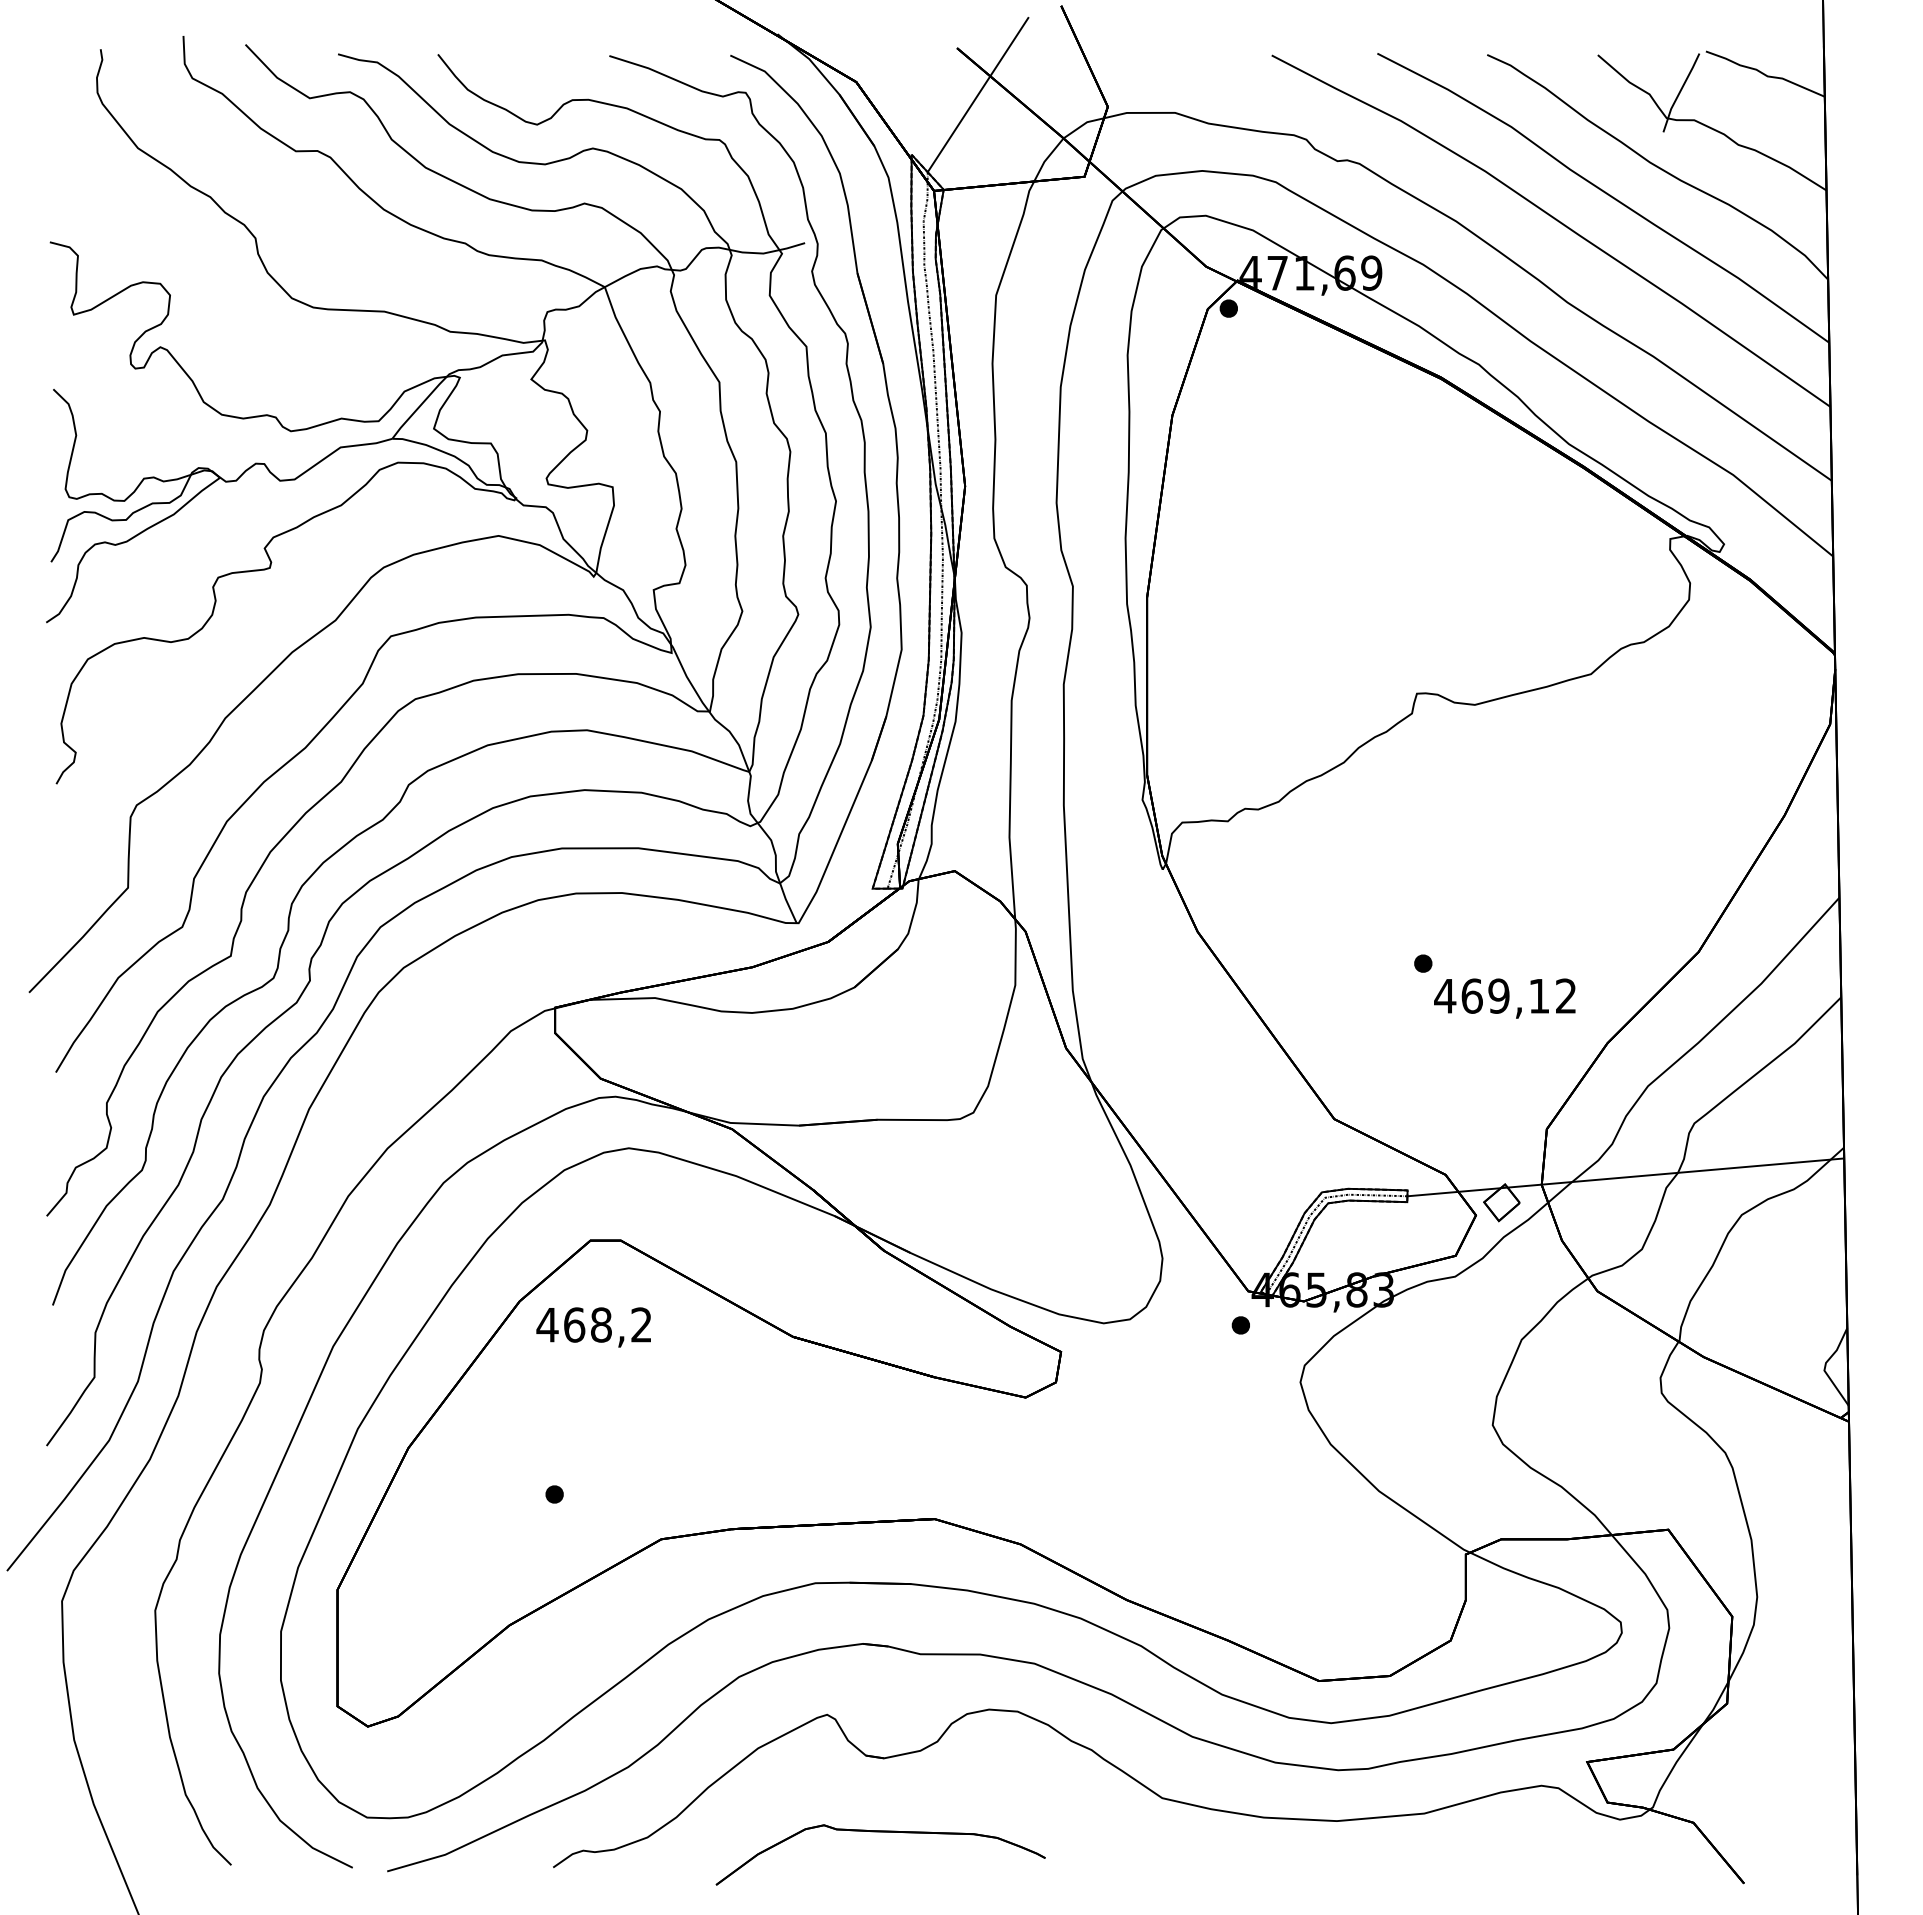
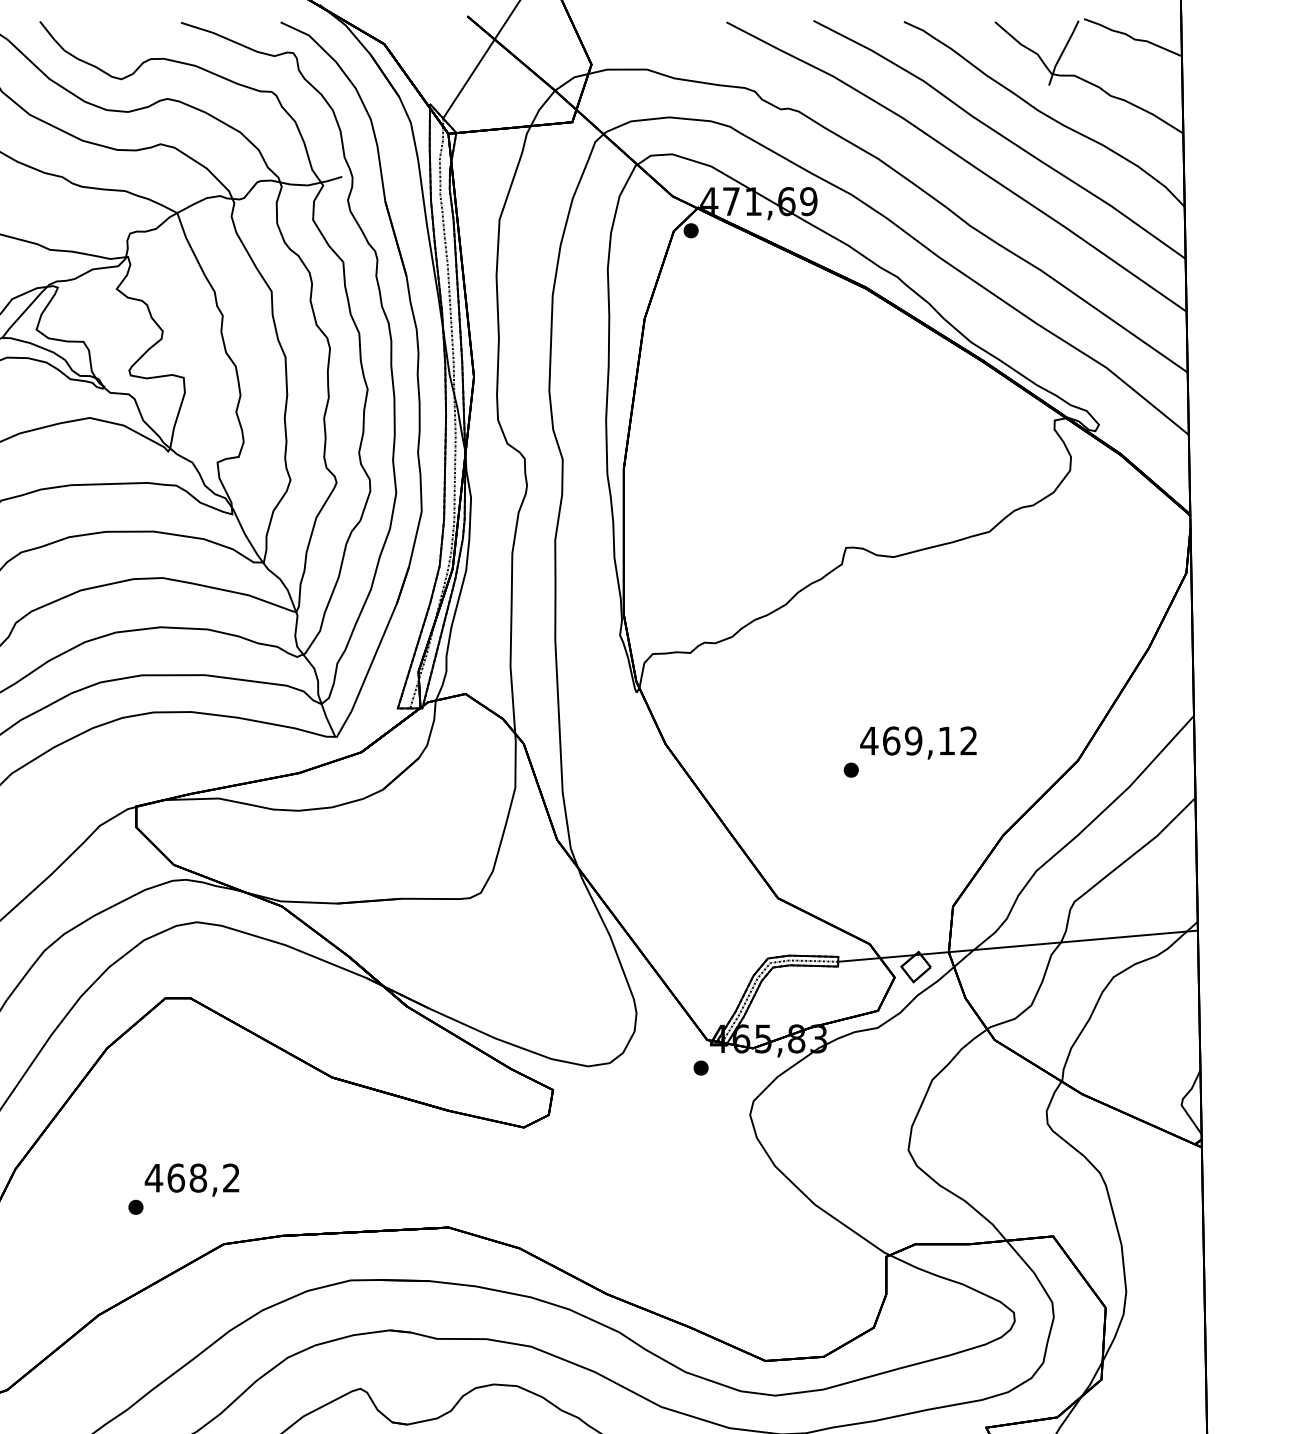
text: (1504, 998) -> (918, 742), moved
text: (593, 1327) -> (191, 1180), moved

